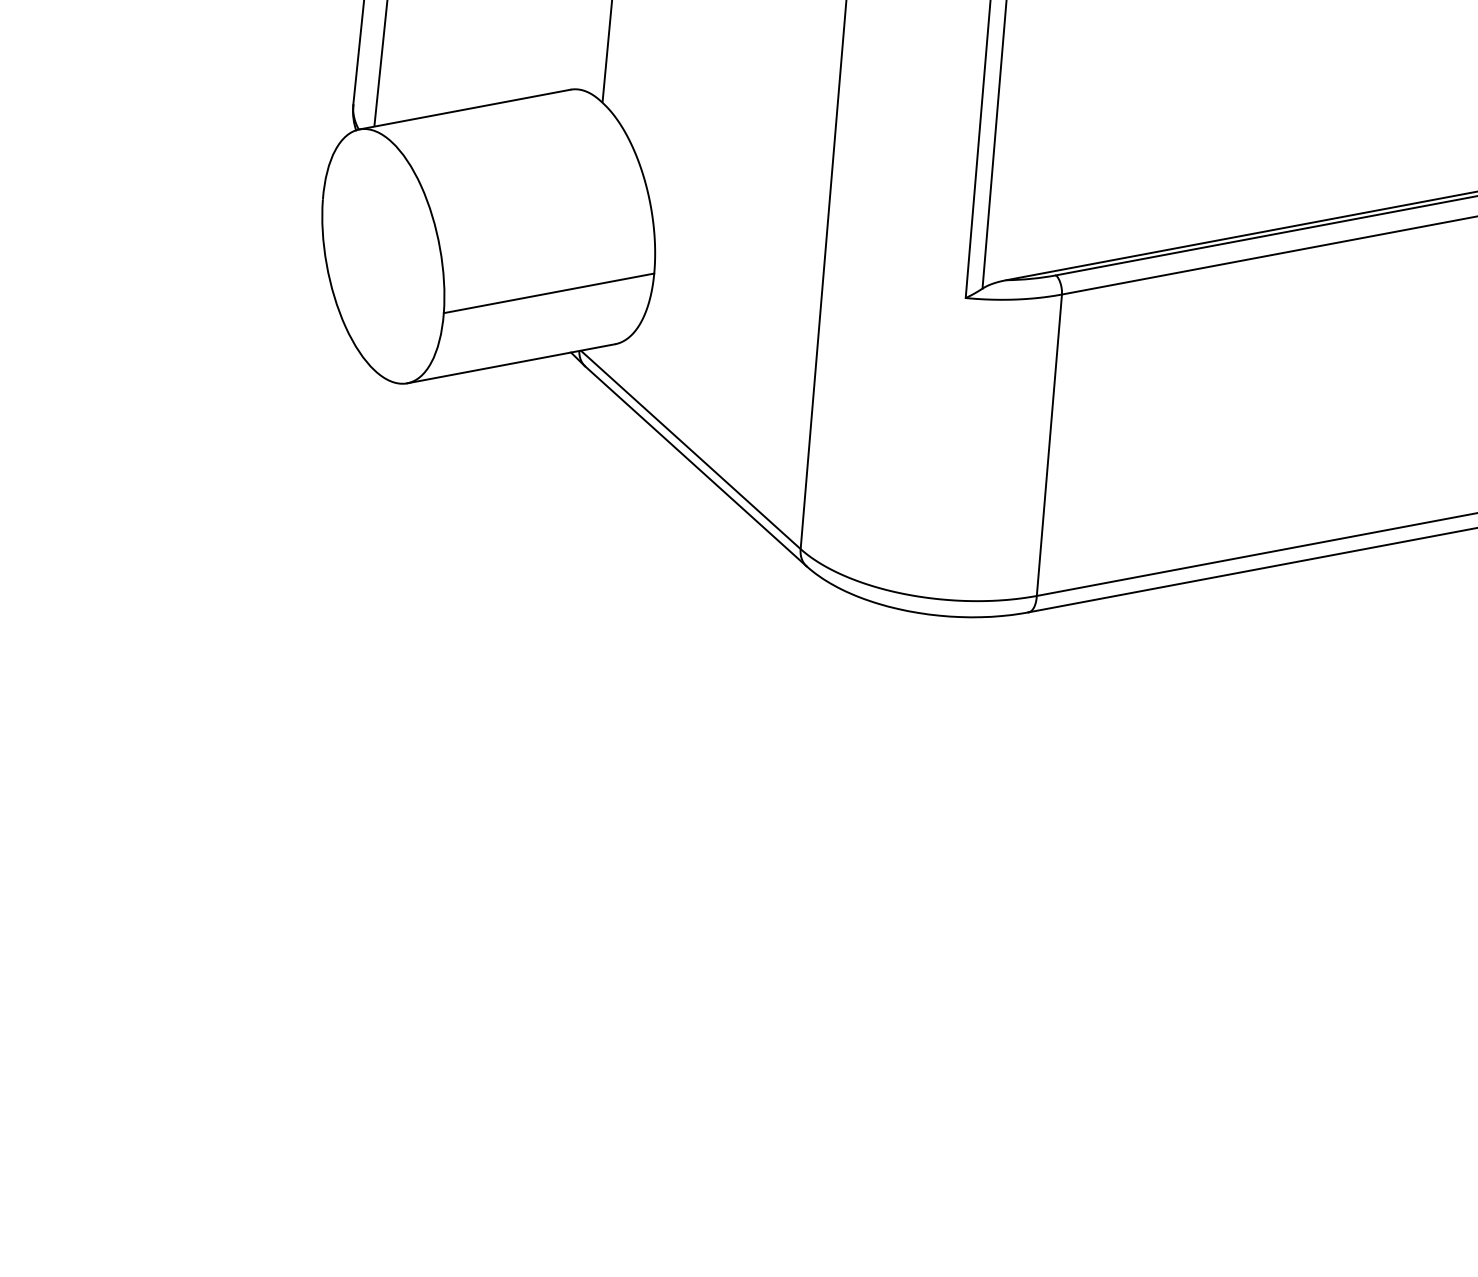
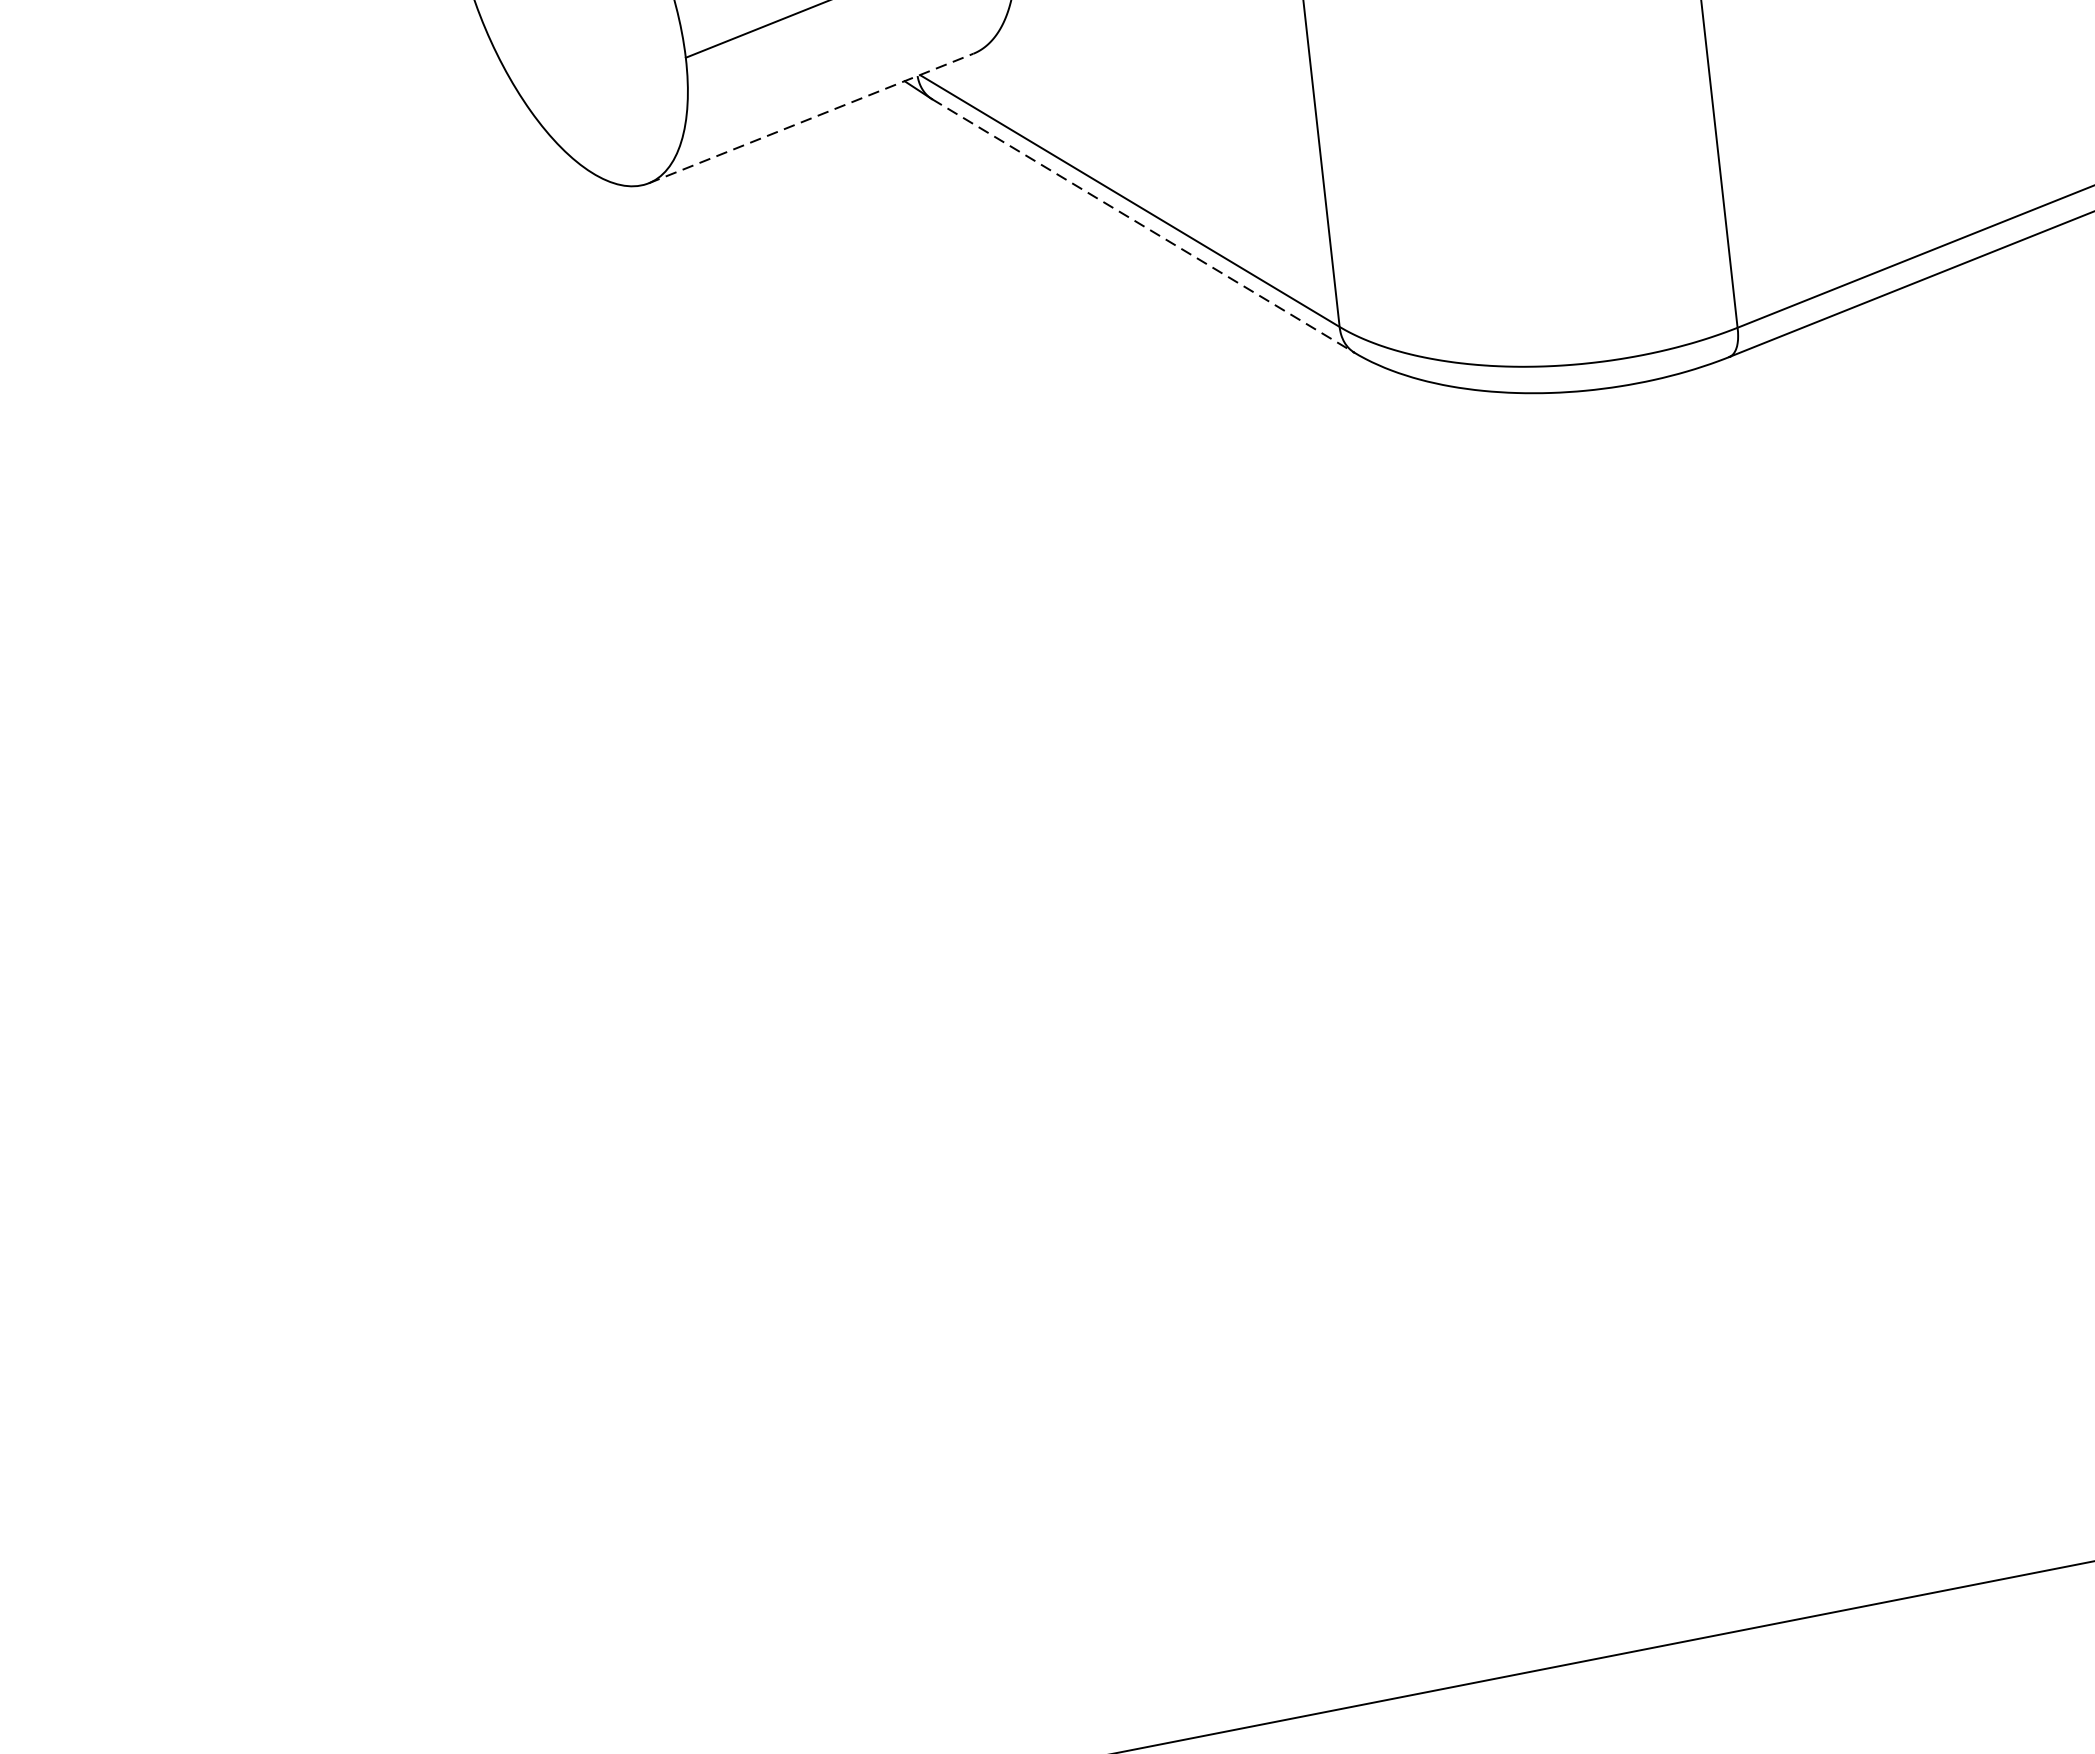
line: (511, 363) -> (811, 117), solid -> dashed
line: (696, 466) -> (1144, 226), solid -> dashed

